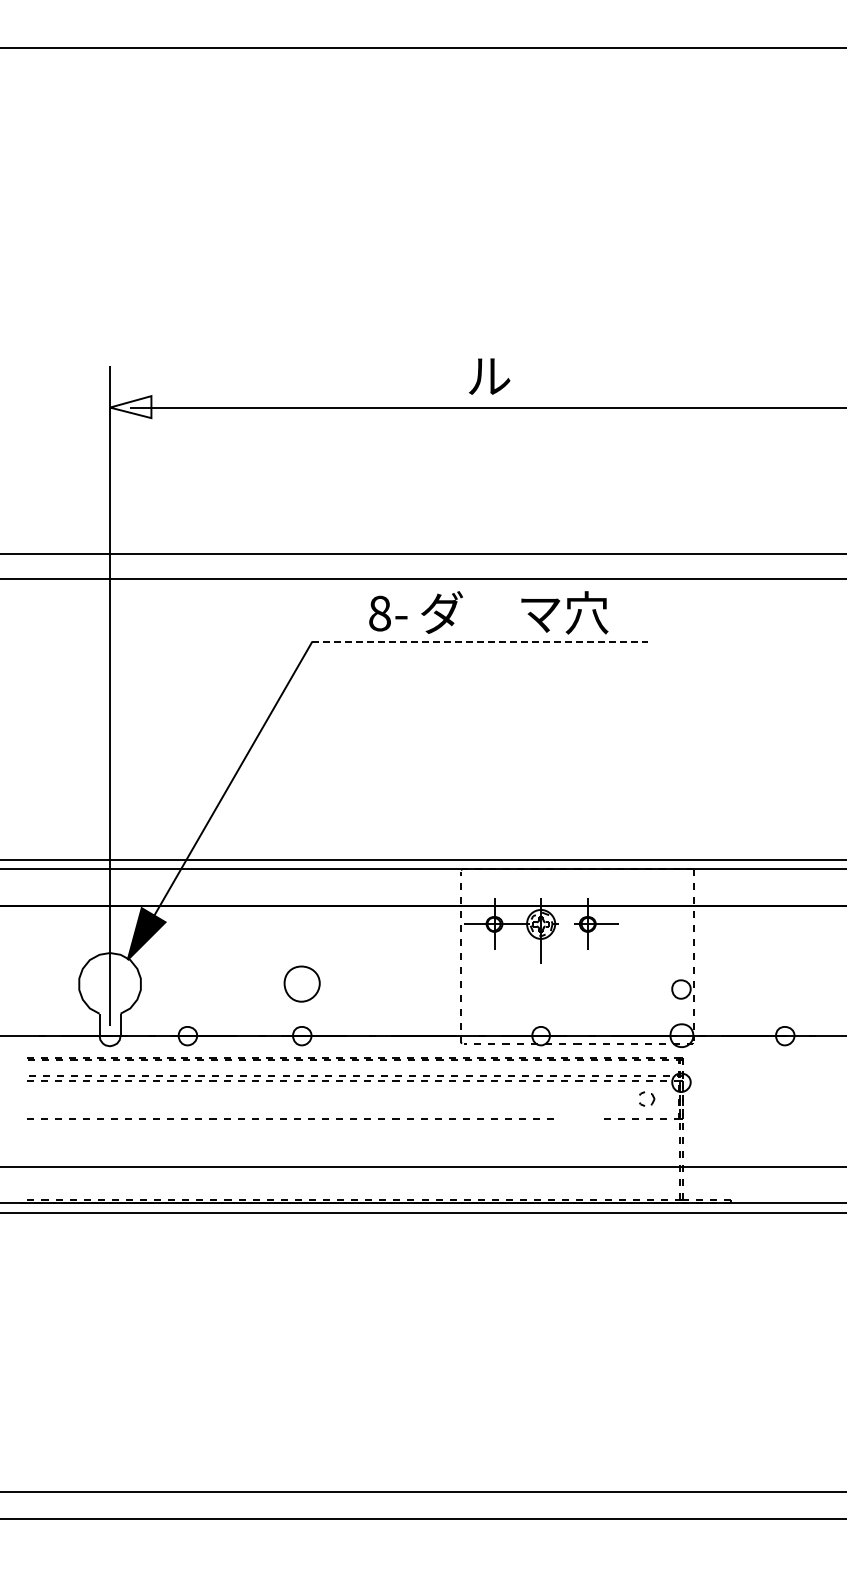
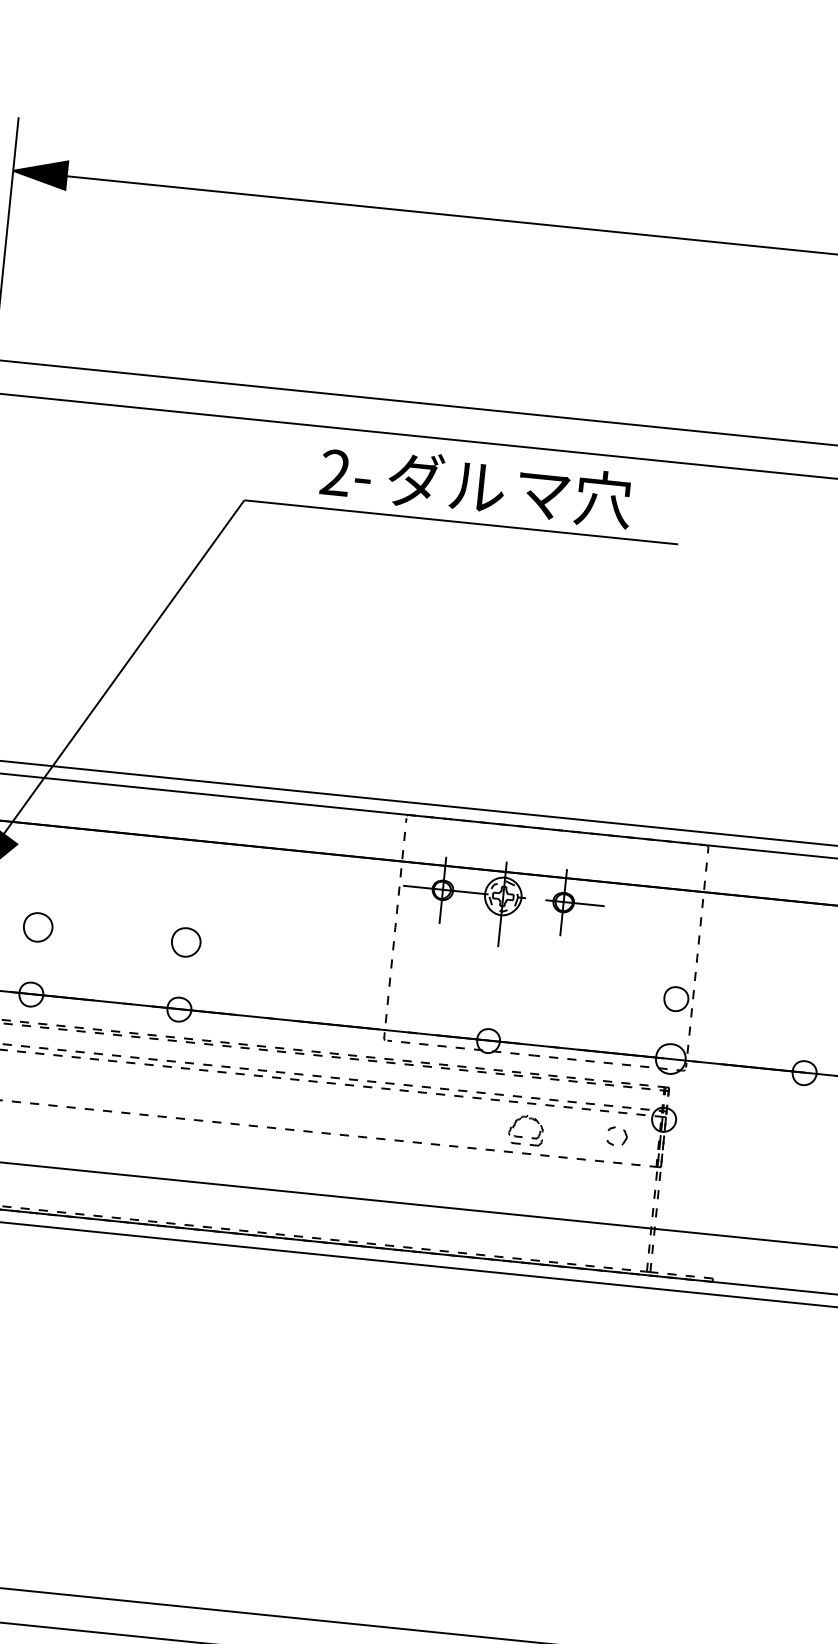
text: (489, 376) -> (477, 487), moved
fill: (130, 407) -> (39, 173), added
text: (379, 613) -> (334, 472), 8- -> 2-
line: (480, 641) -> (461, 522), dashed -> solid
part: (187, 984) -> (37, 927), added
part: (302, 984) -> (186, 942), size x0.62
part: (578, 1104) -> (527, 1134), added

